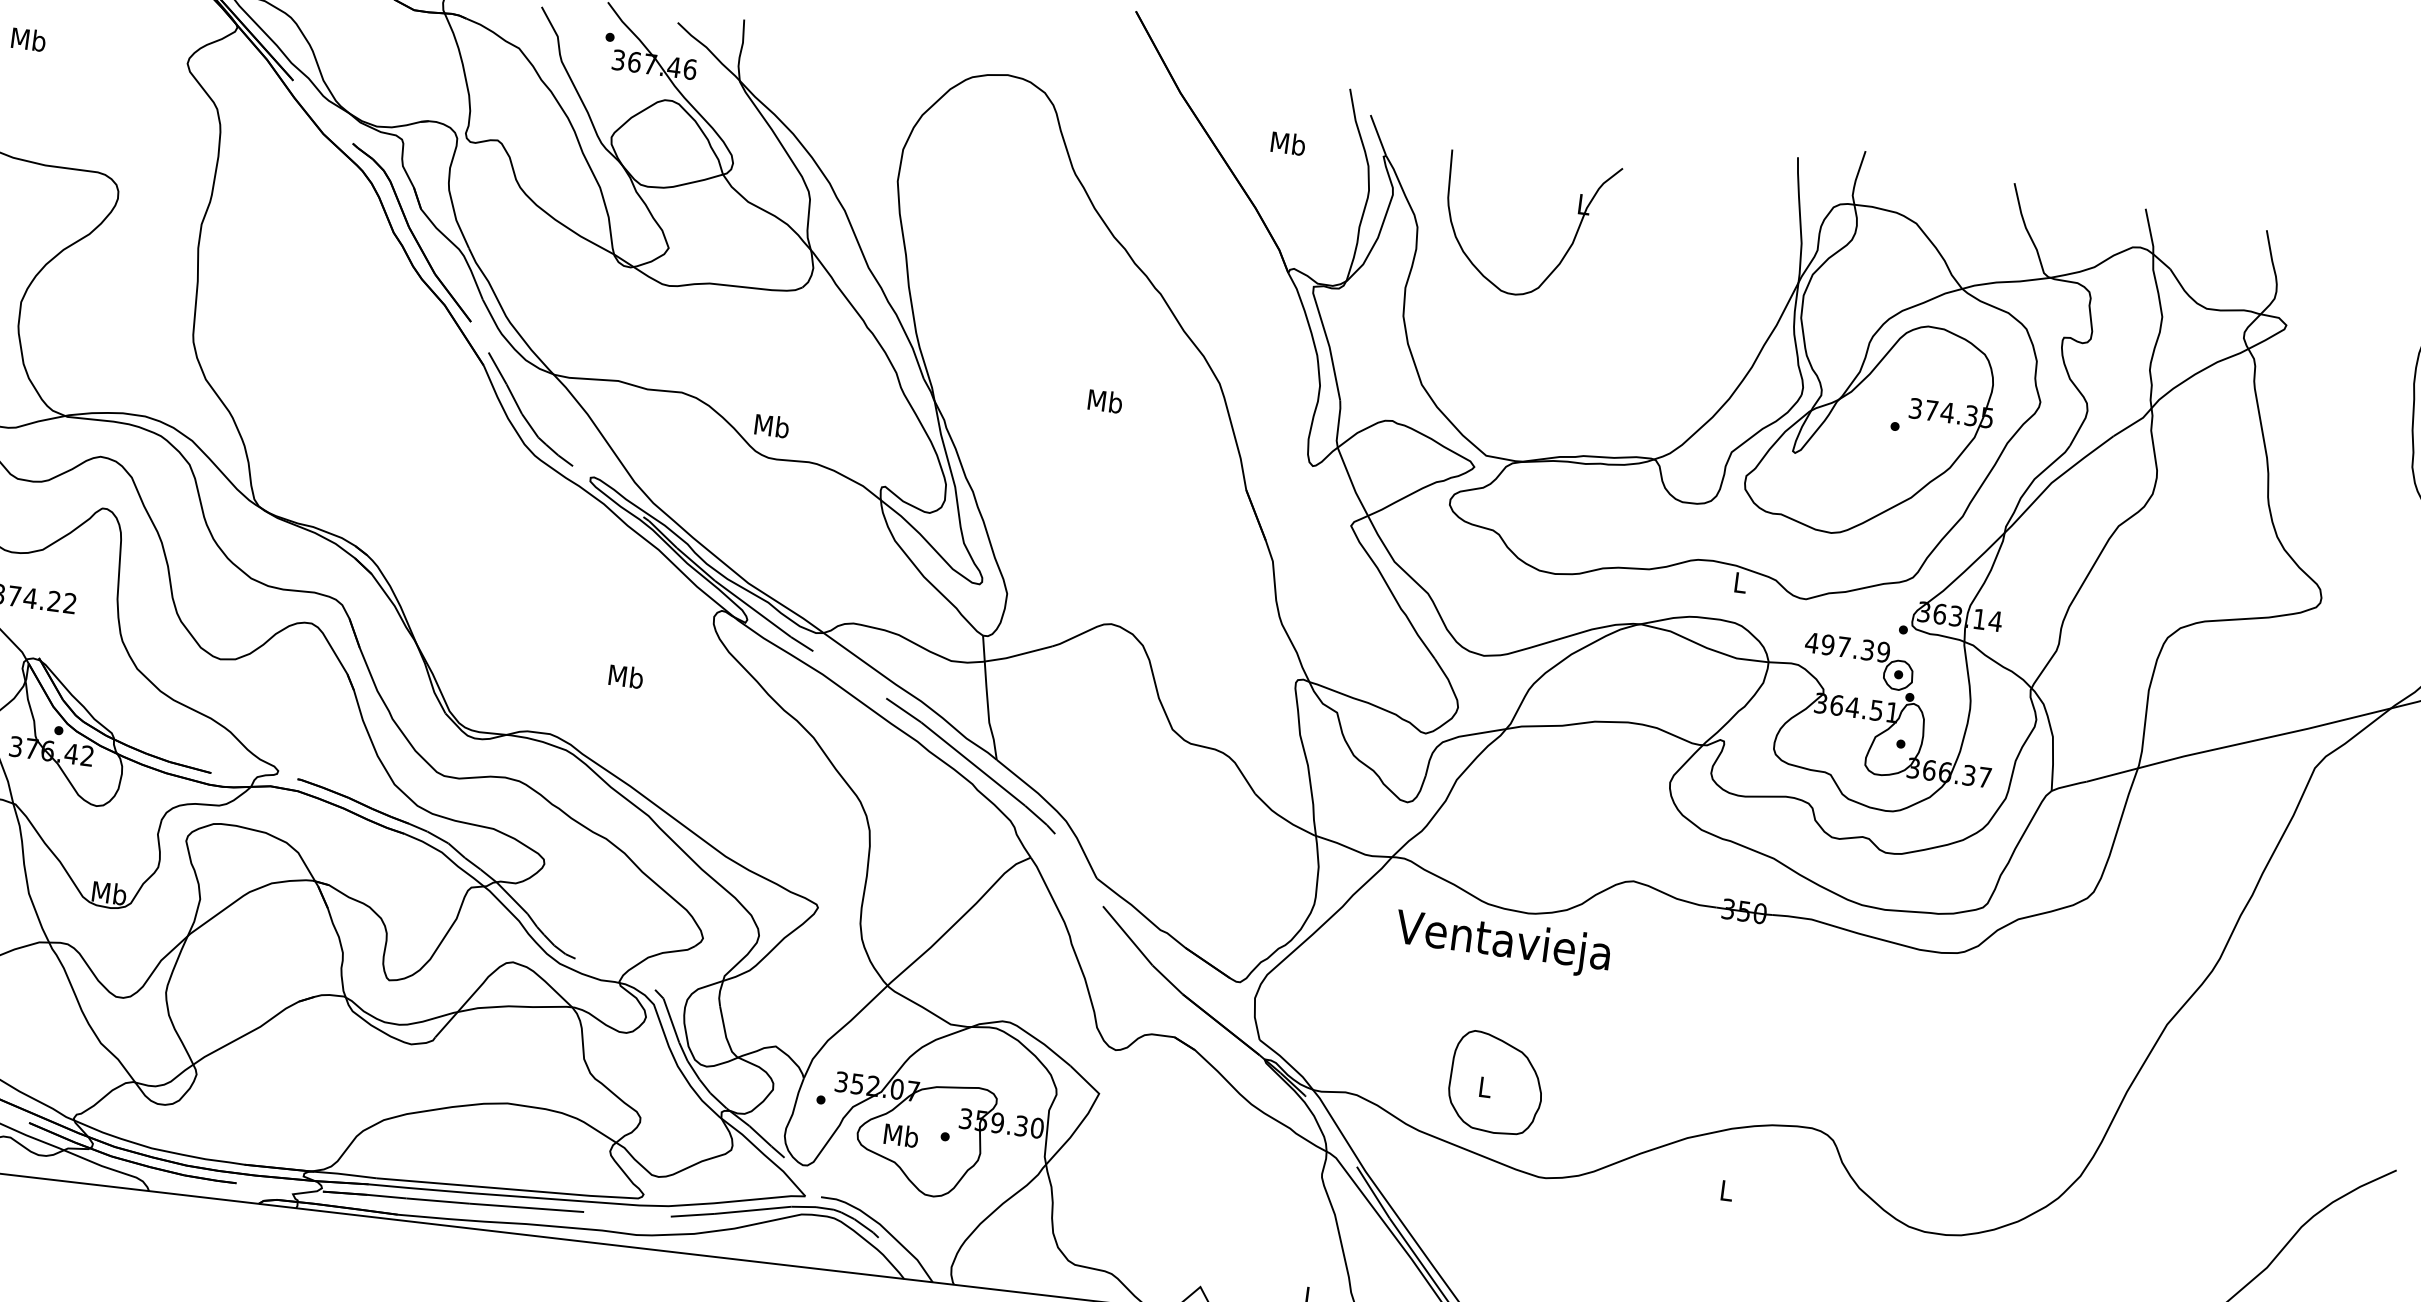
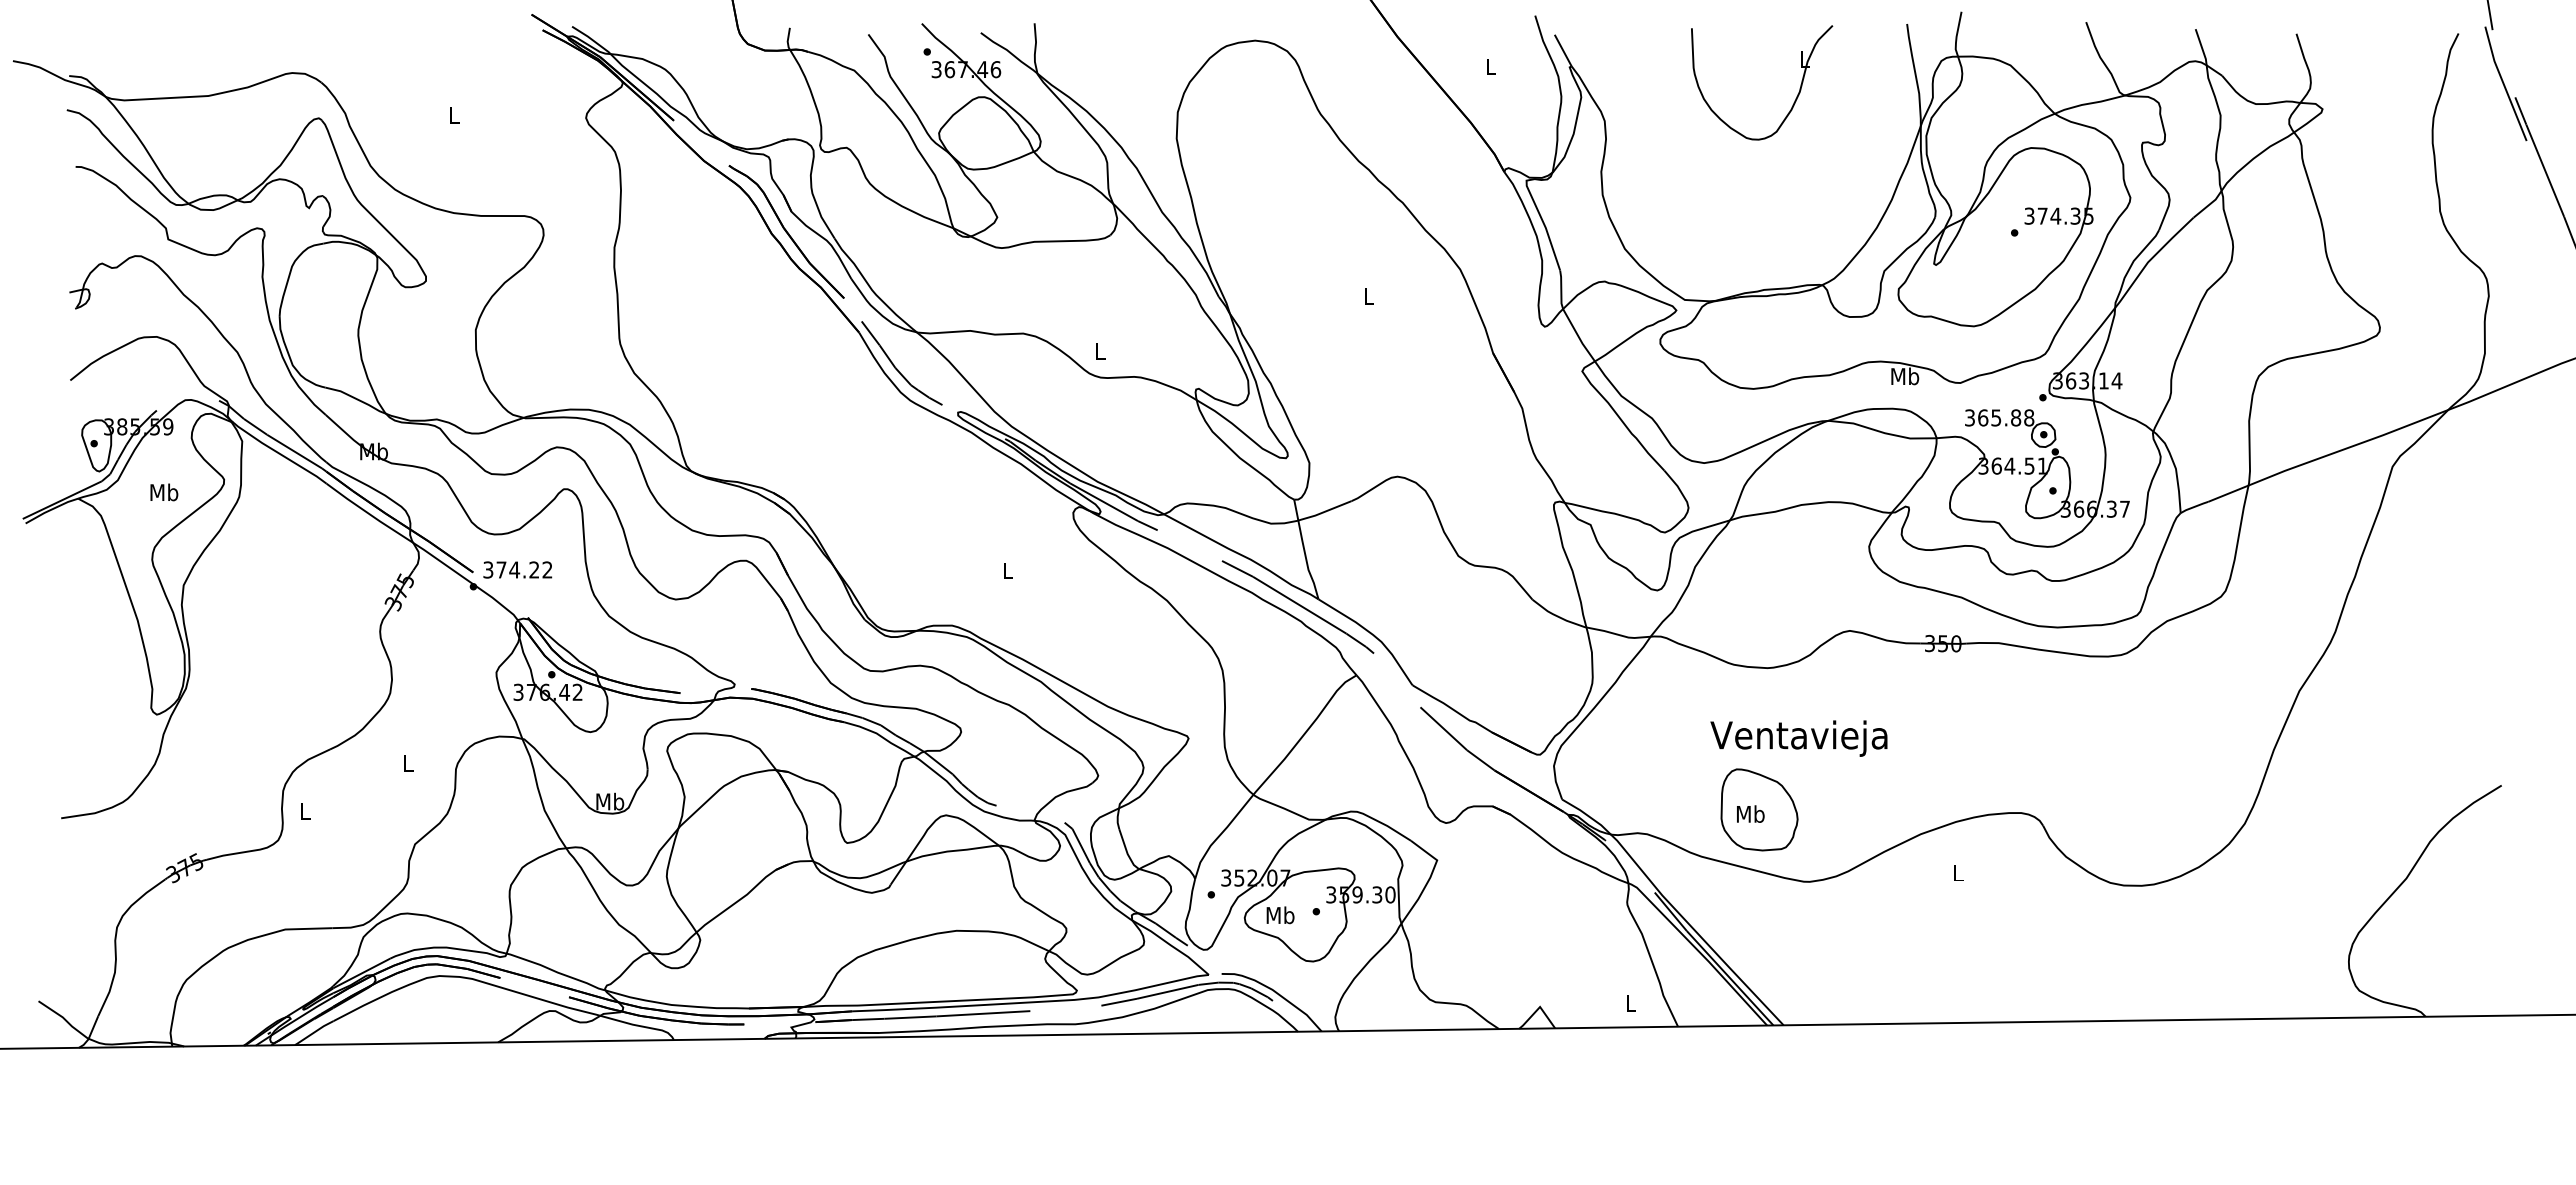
text: (29, 39) -> (454, 115), Mb -> L
text: (1288, 143) -> (1490, 66), Mb -> L
part: (1566, 250) -> (1795, 98), moved
text: (1104, 400) -> (1368, 295), Mb -> L
text: (772, 426) -> (1100, 351), Mb -> L
text: (1740, 582) -> (1905, 376), L -> Mb
text: (1847, 647) -> (1999, 417), 497.39 -> 365.88
text: (625, 676) -> (1007, 570), Mb -> L
text: (1502, 943) -> (1798, 738), moved
text: (1484, 1086) -> (1750, 813), L -> Mb

